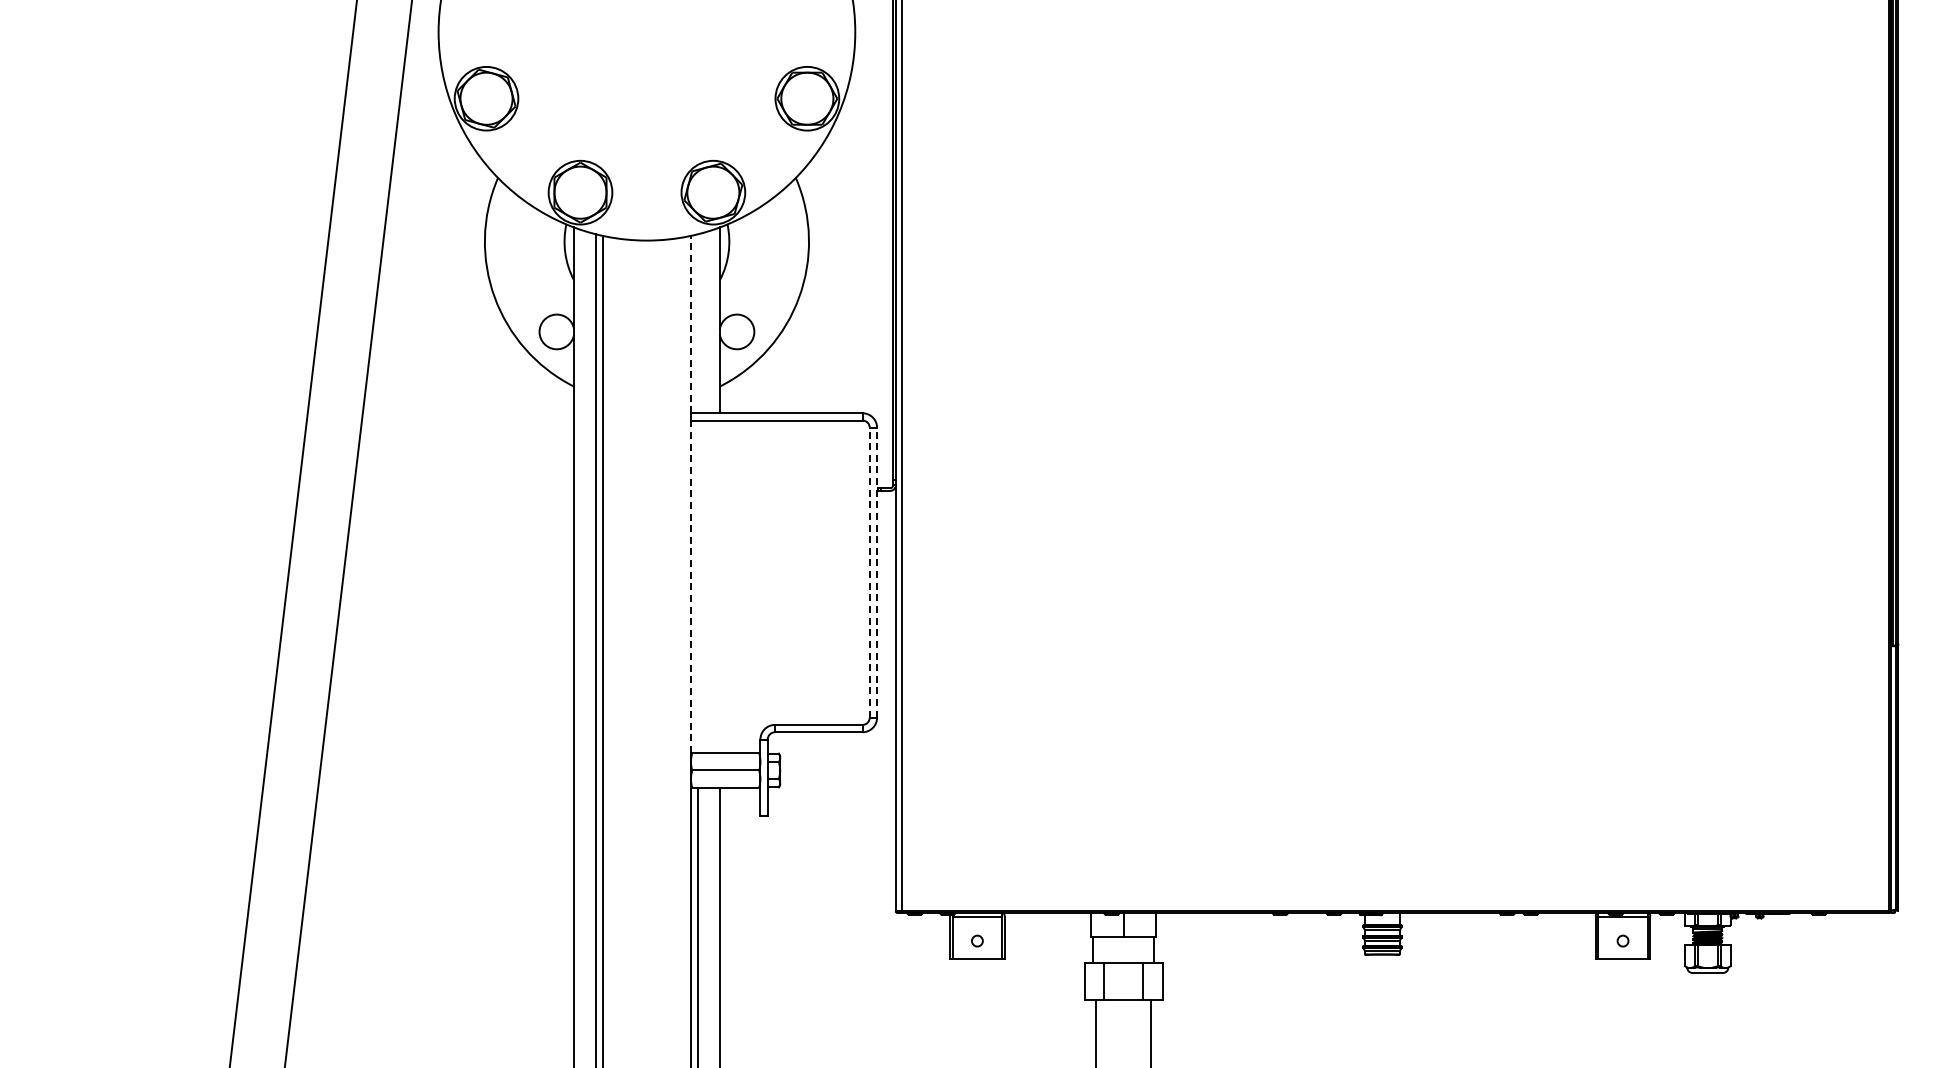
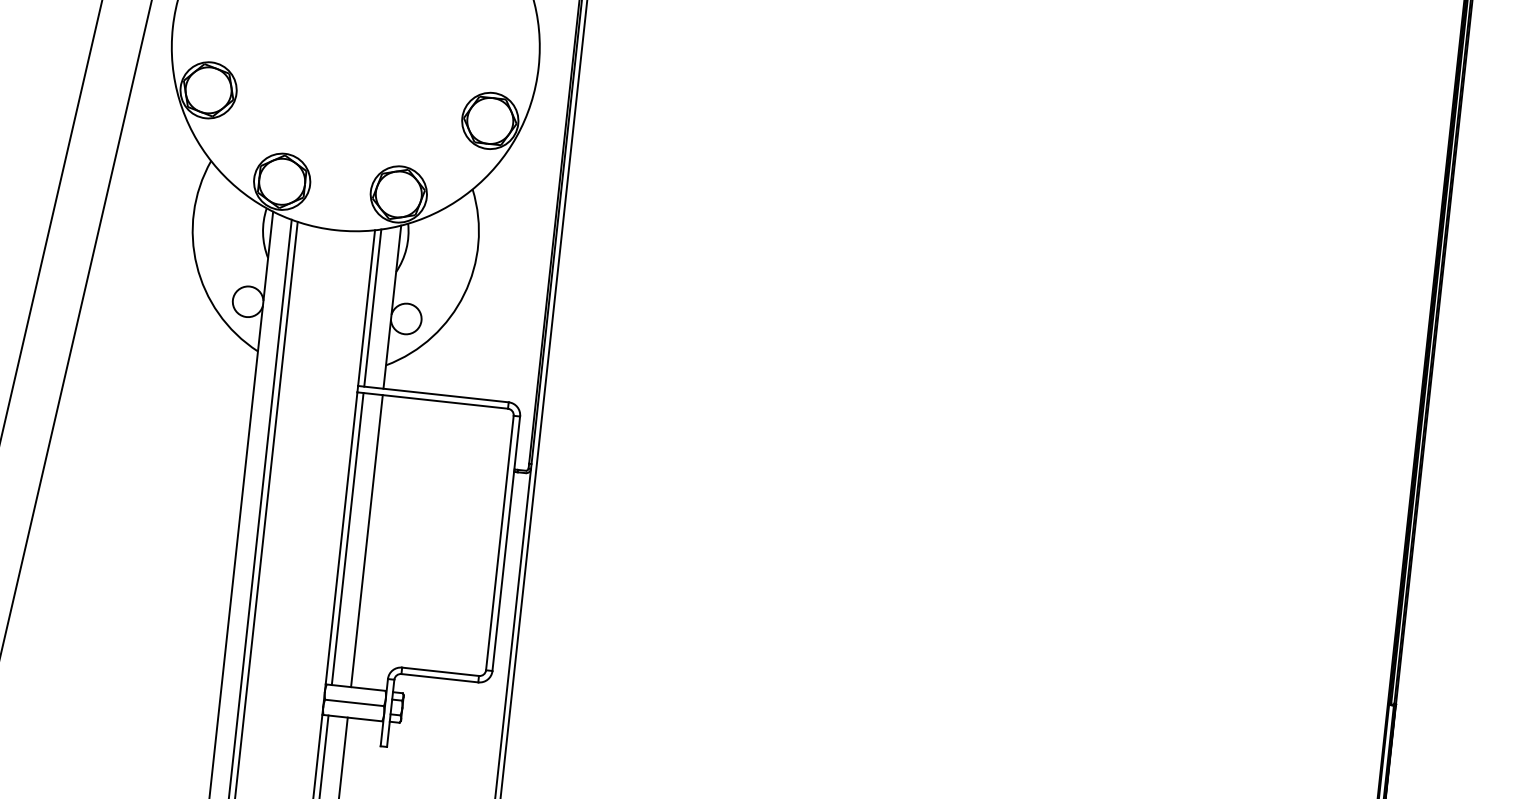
line: (697, 323) -> (372, 307), added
line: (690, 324) -> (366, 308), dashed -> solid
line: (869, 572) -> (499, 542), dashed -> solid
line: (877, 572) -> (506, 543), dashed -> solid
line: (690, 586) -> (341, 538), dashed -> solid
line: (697, 586) -> (347, 538), added
line: (719, 586) -> (366, 540), added

